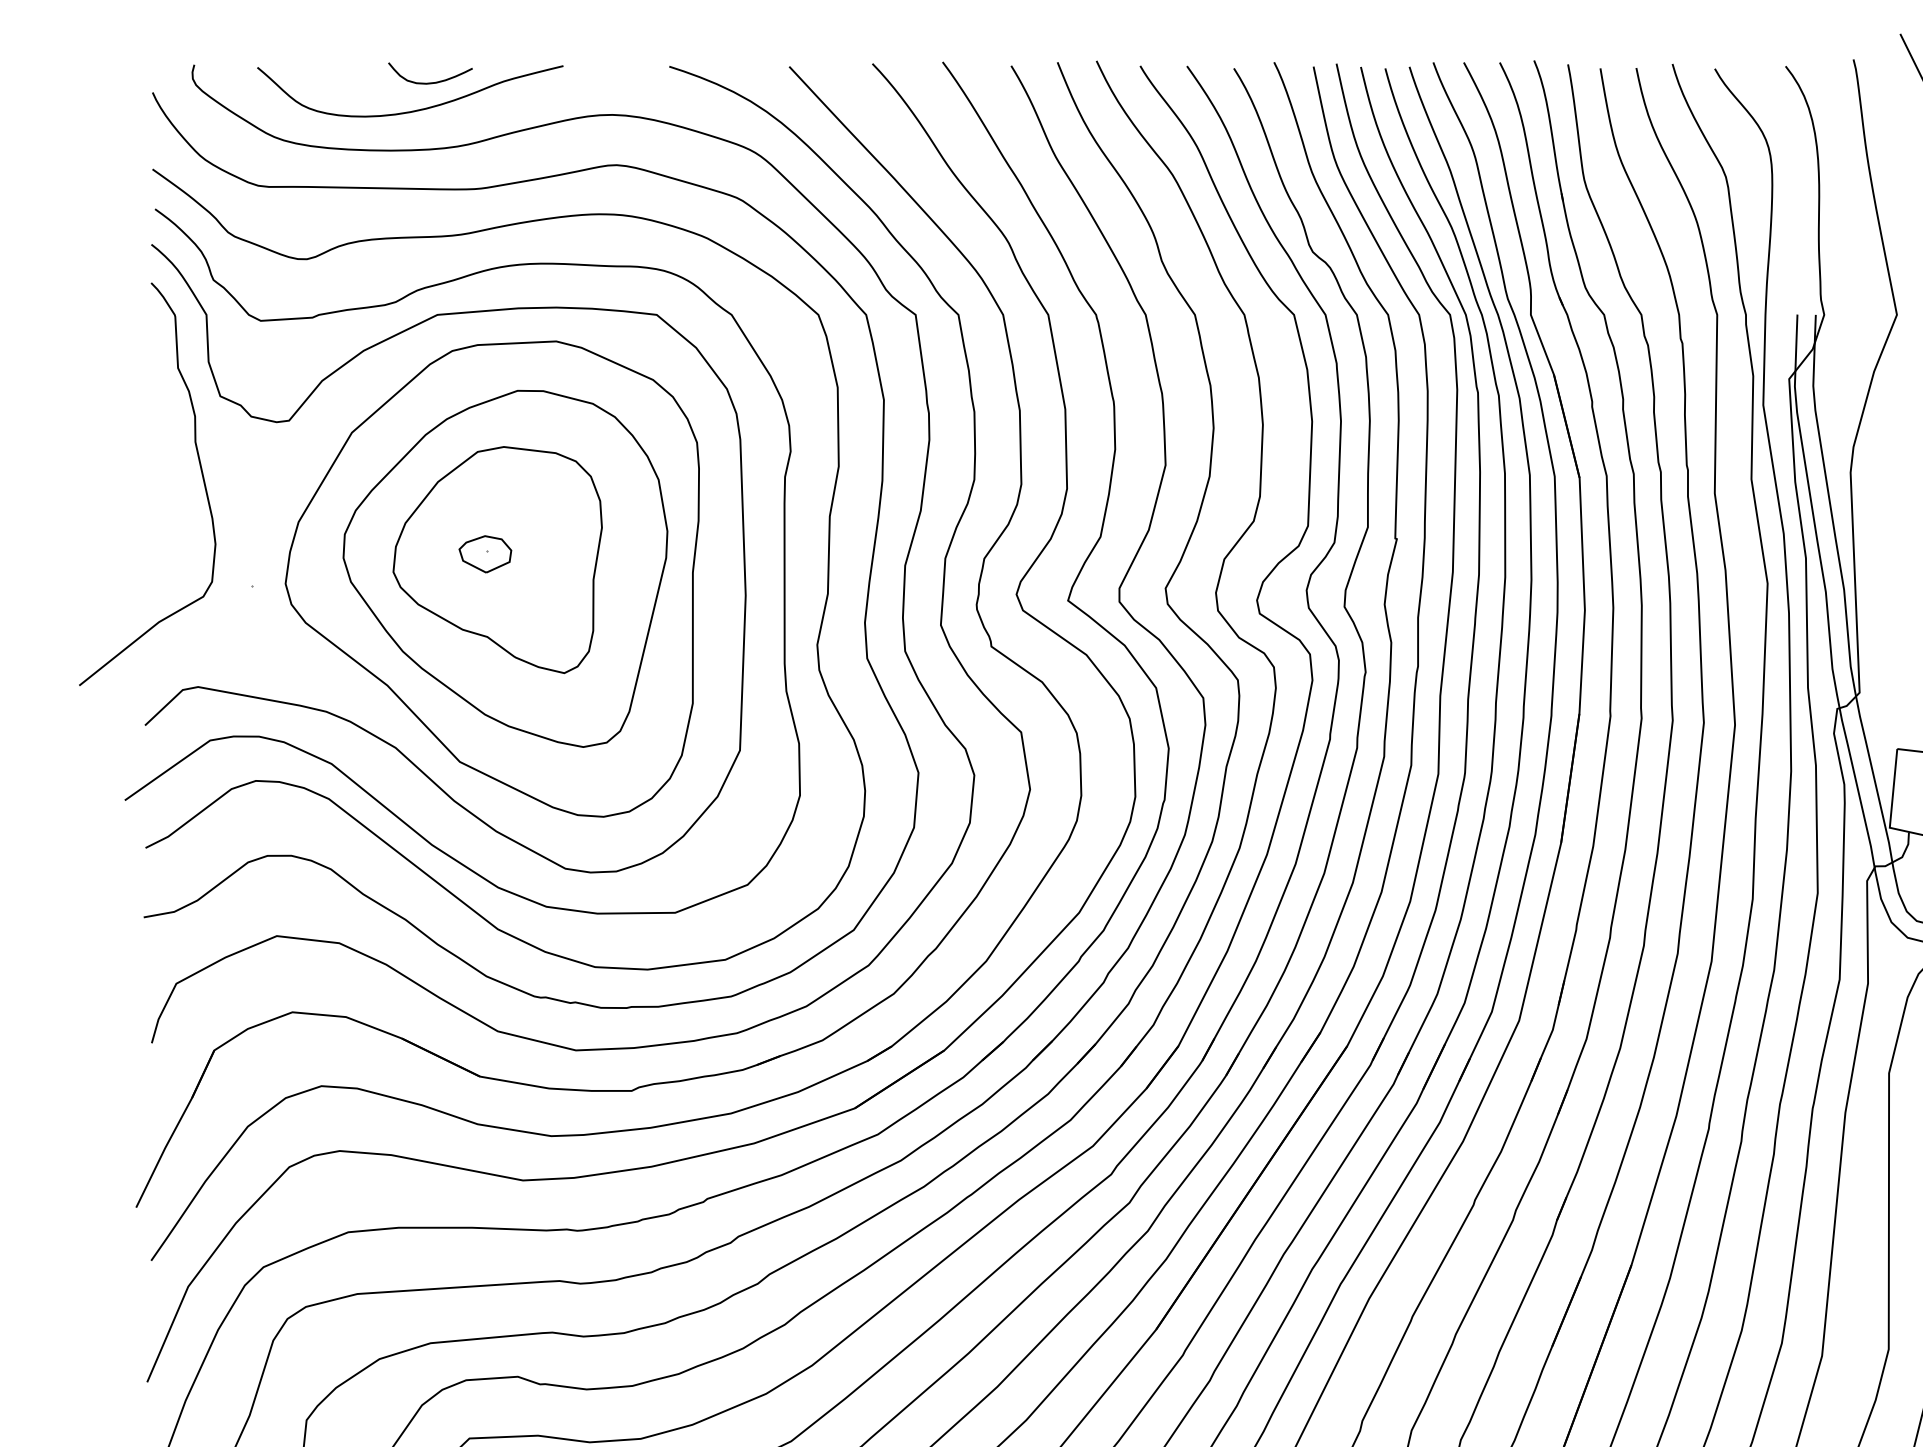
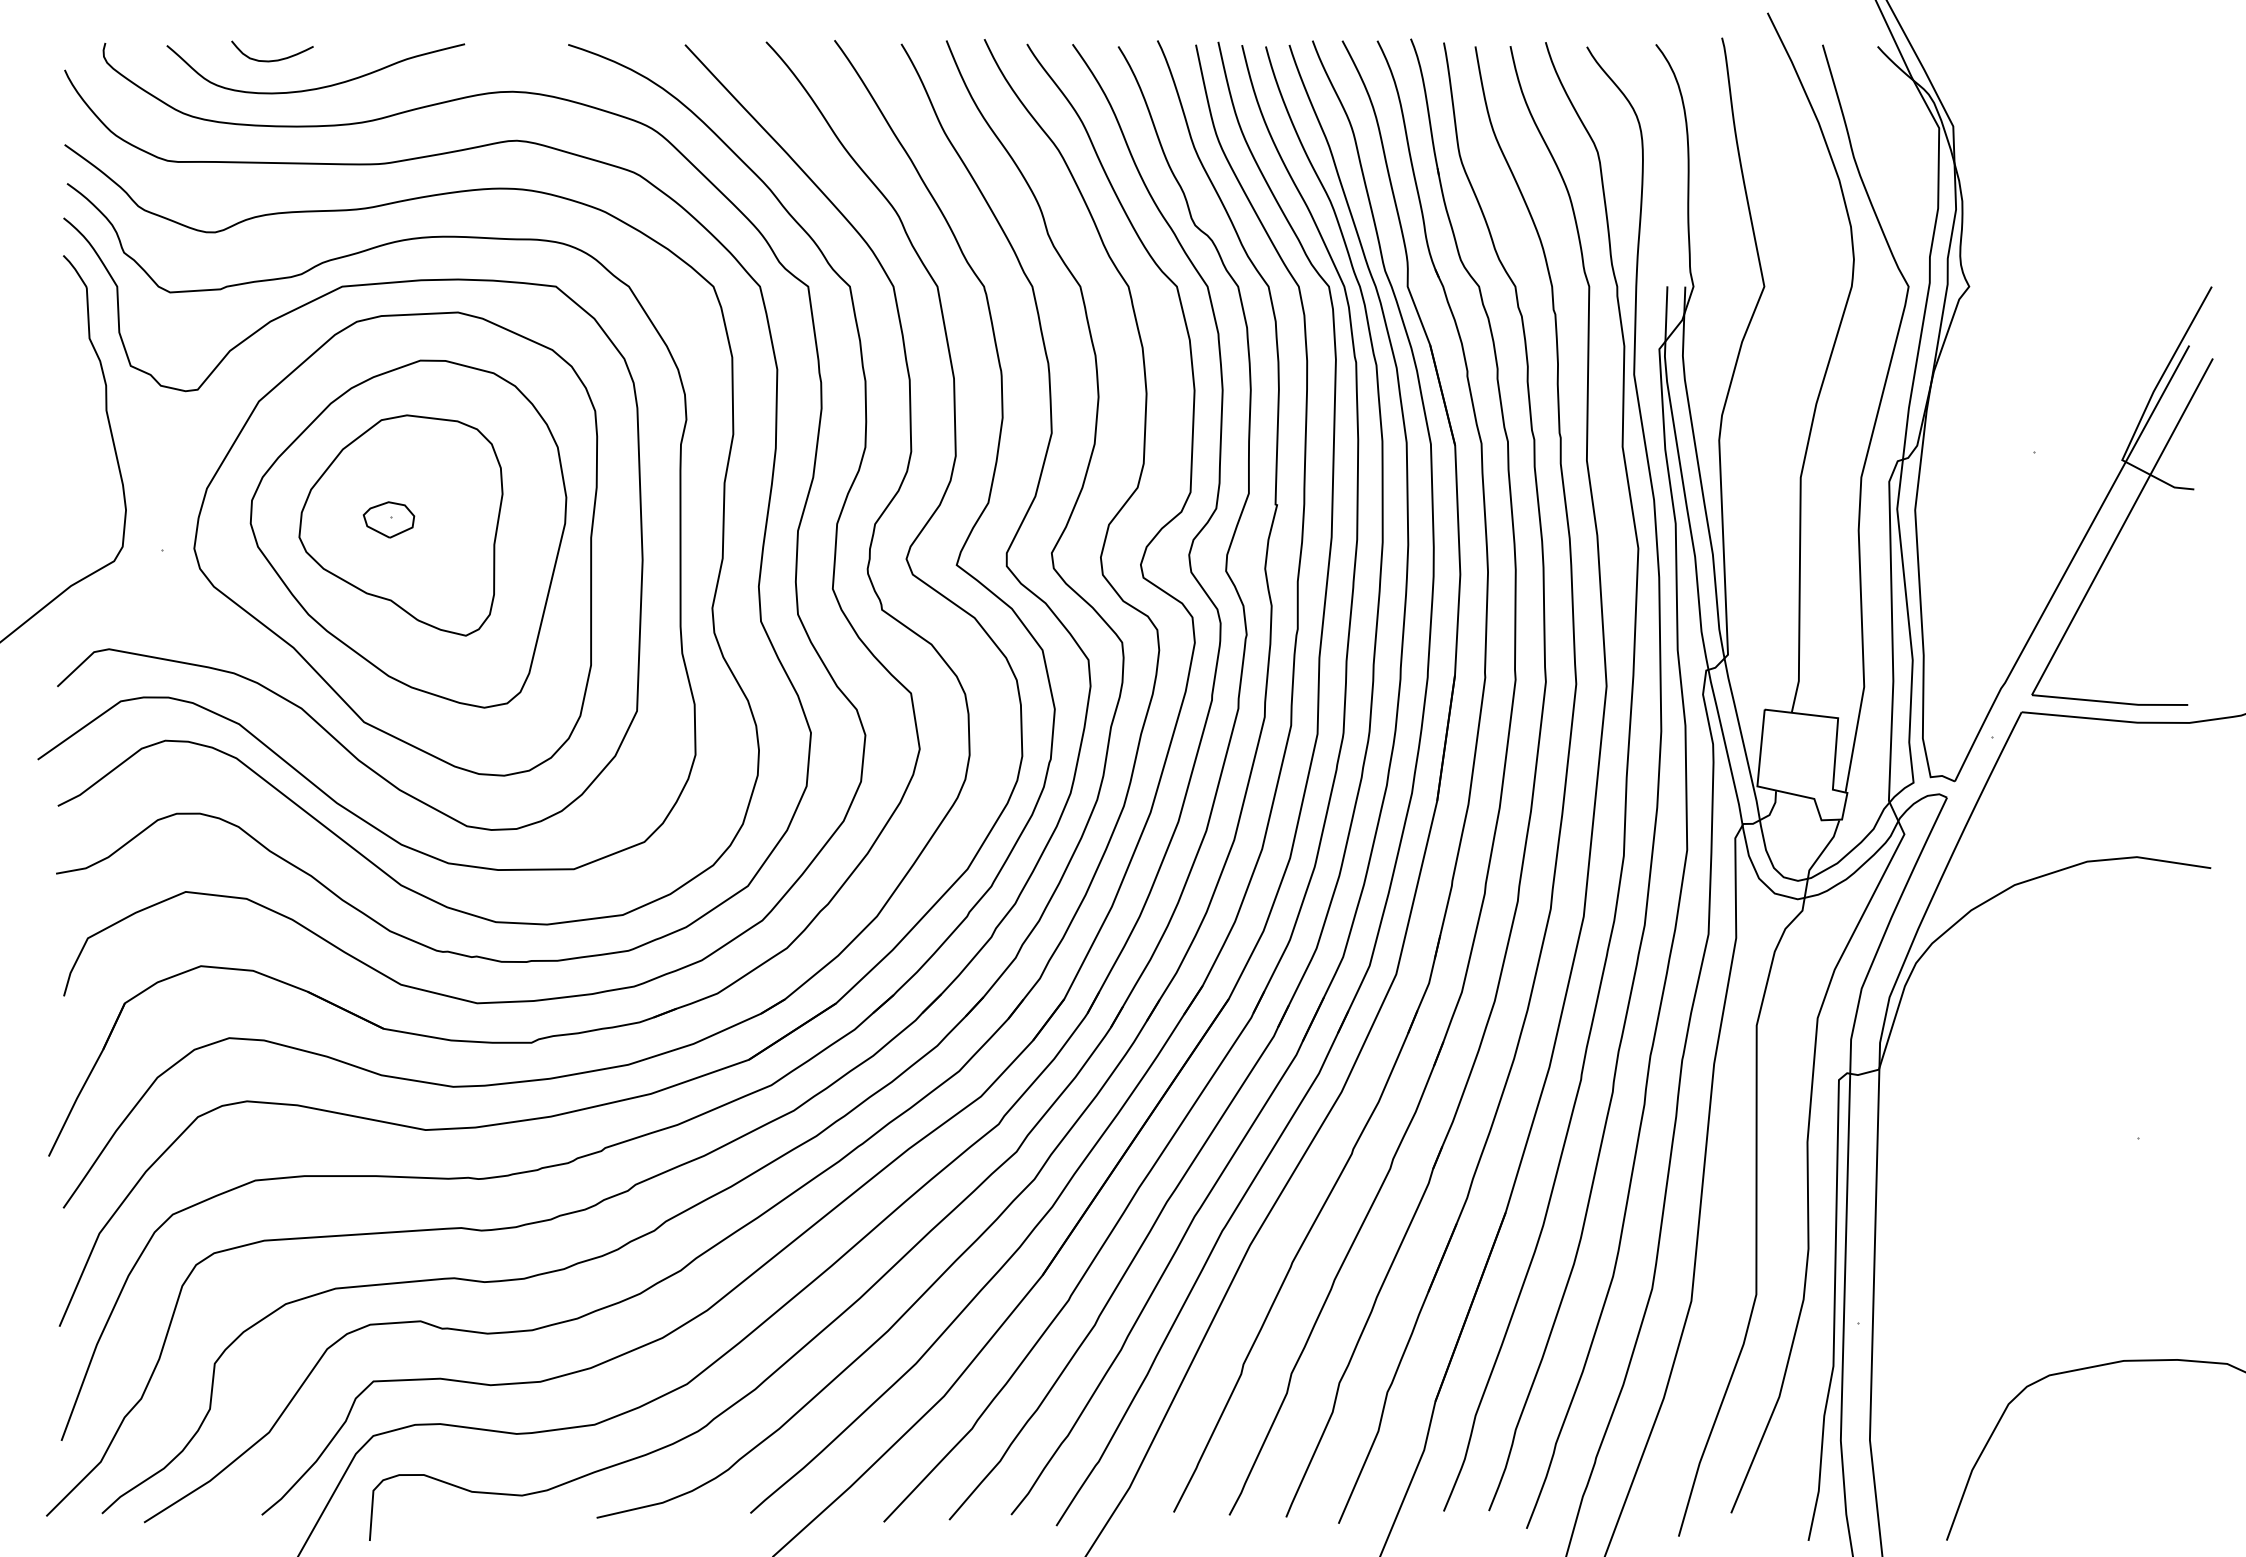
curve: (432, 81) -> (274, 59), moved

